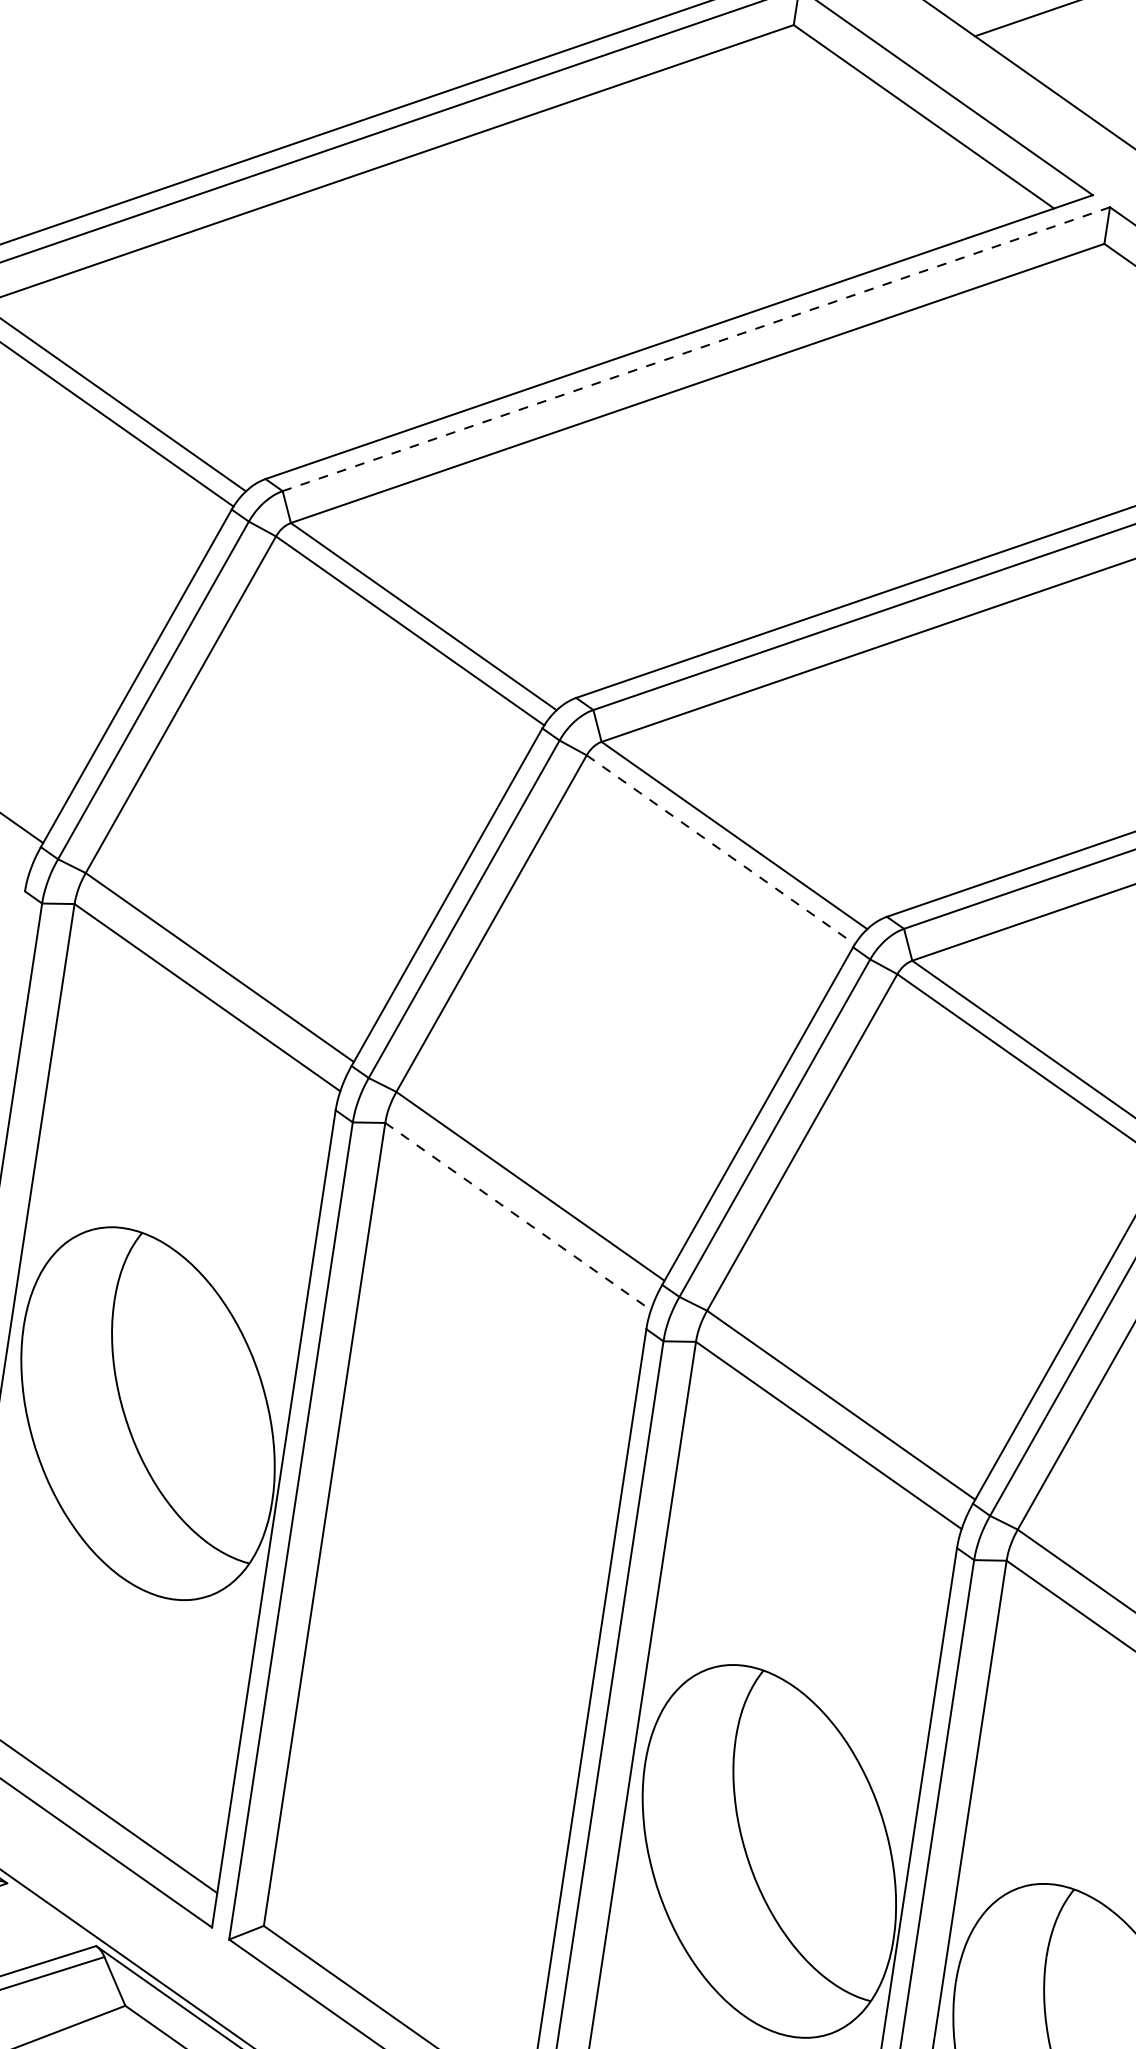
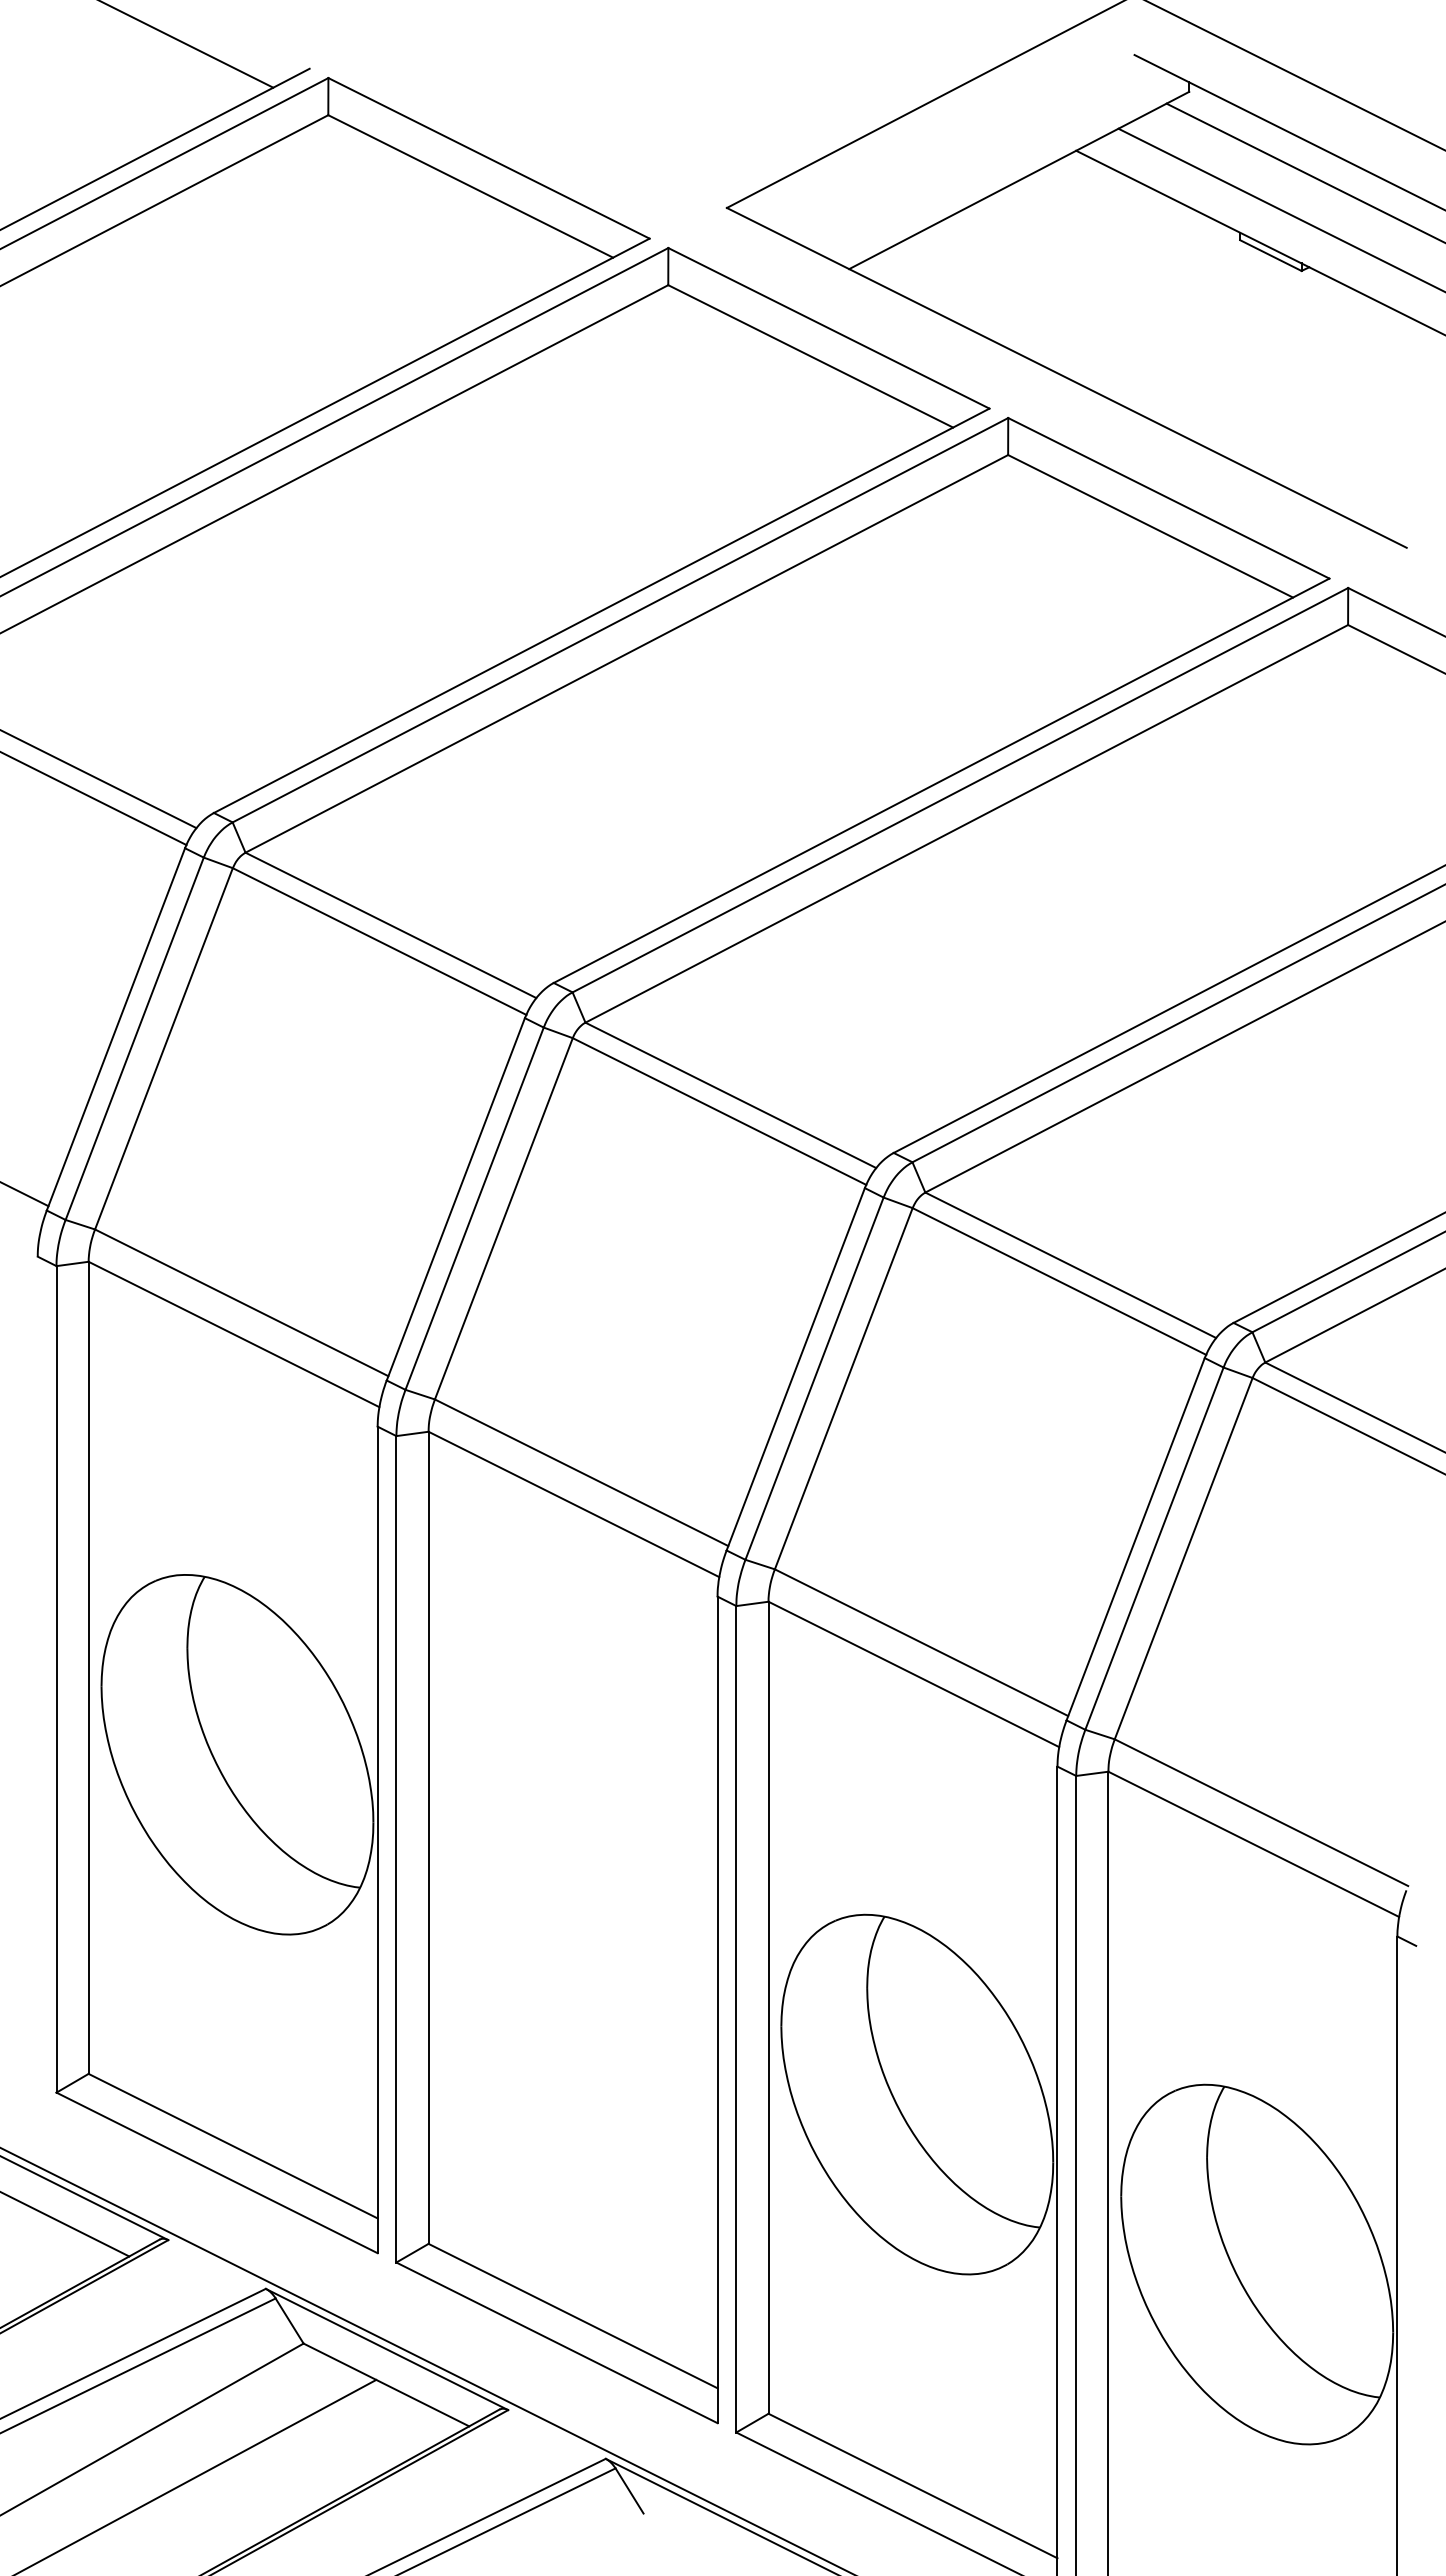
line: (696, 349) -> (620, 620), dashed -> solid
line: (721, 849) -> (720, 1111), dashed -> solid
line: (517, 1216) -> (573, 1504), dashed -> solid

